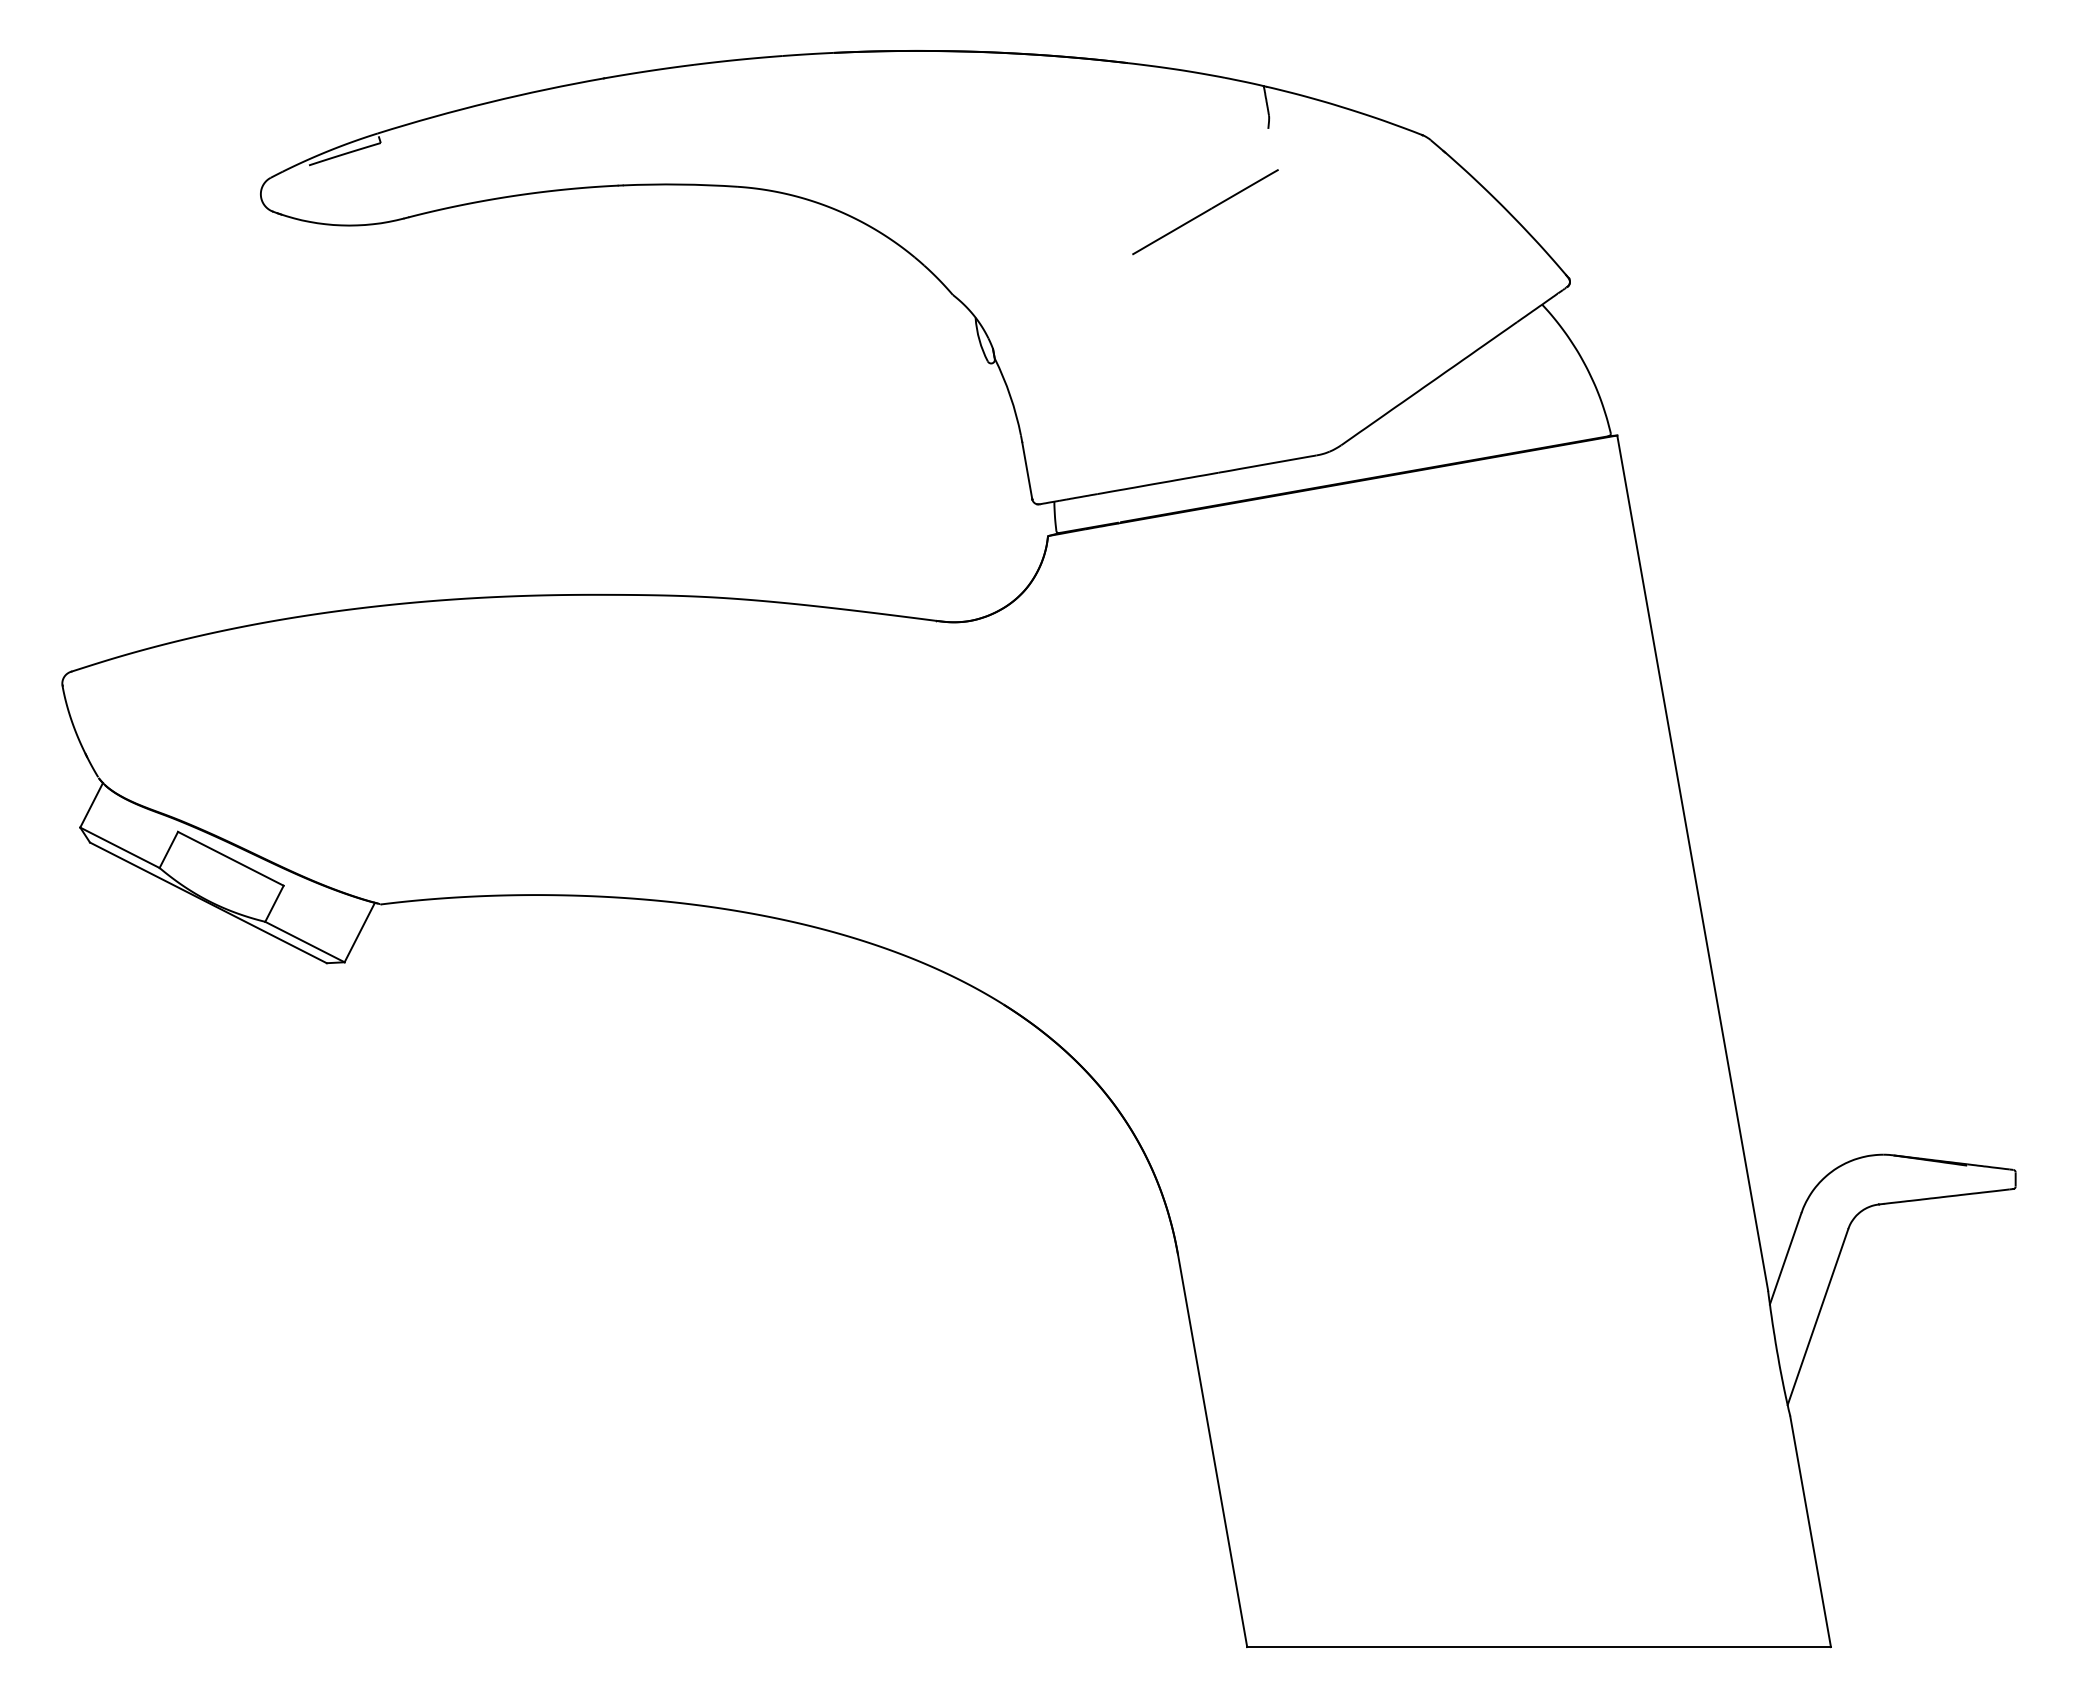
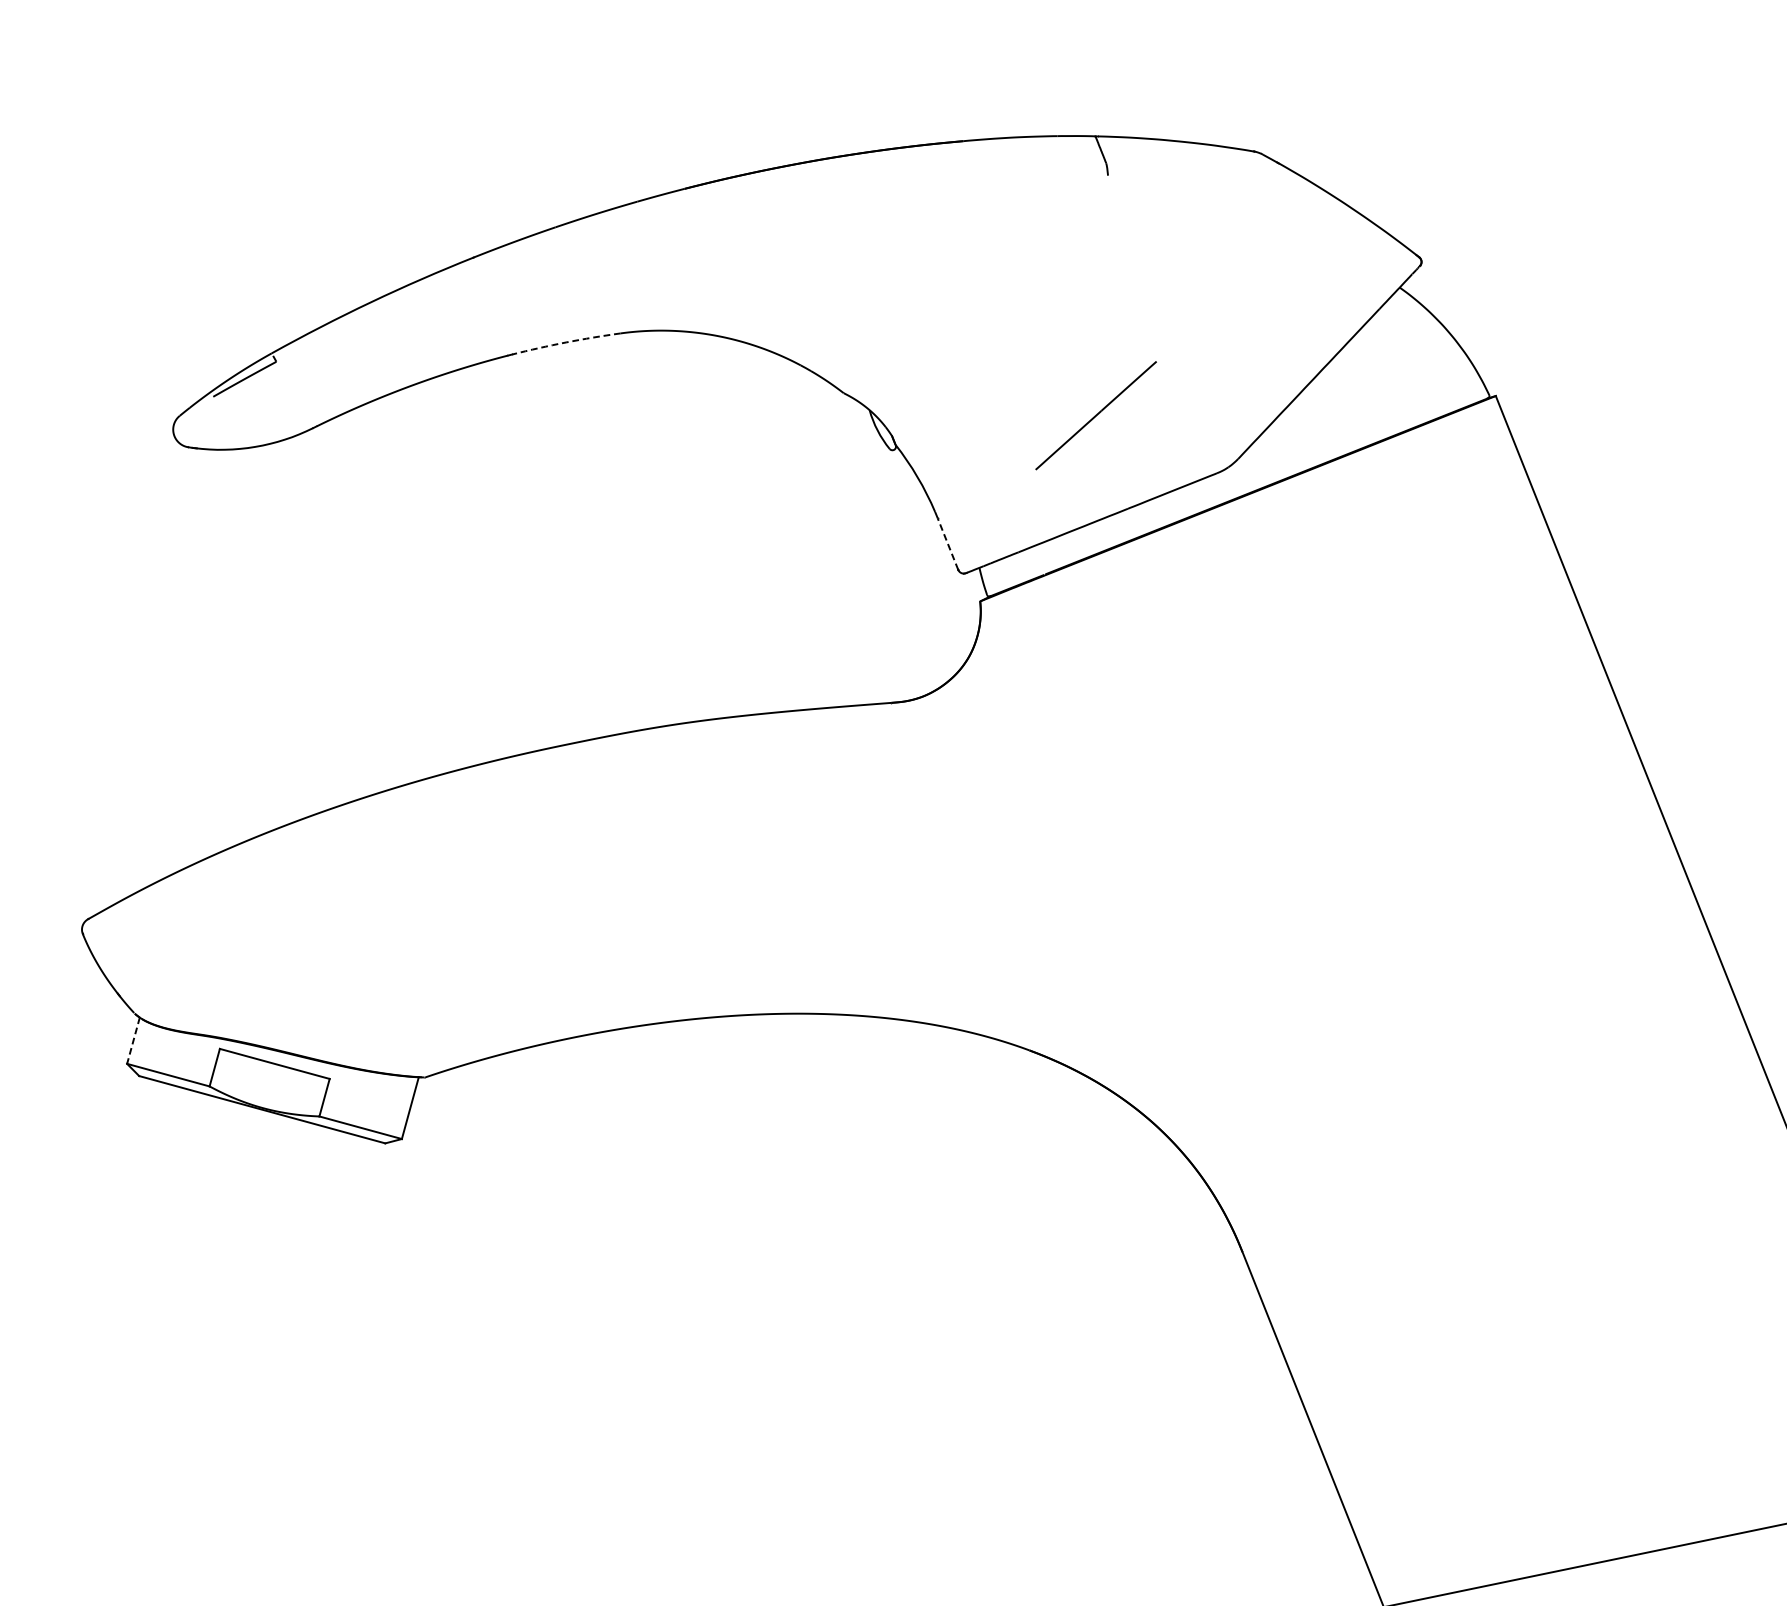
arc: (680, 184) -> (566, 342), solid -> dashed
line: (1205, 212) -> (1096, 416), moved
line: (1027, 470) -> (948, 543), solid -> dashed
line: (91, 805) -> (133, 1040), solid -> dashed

